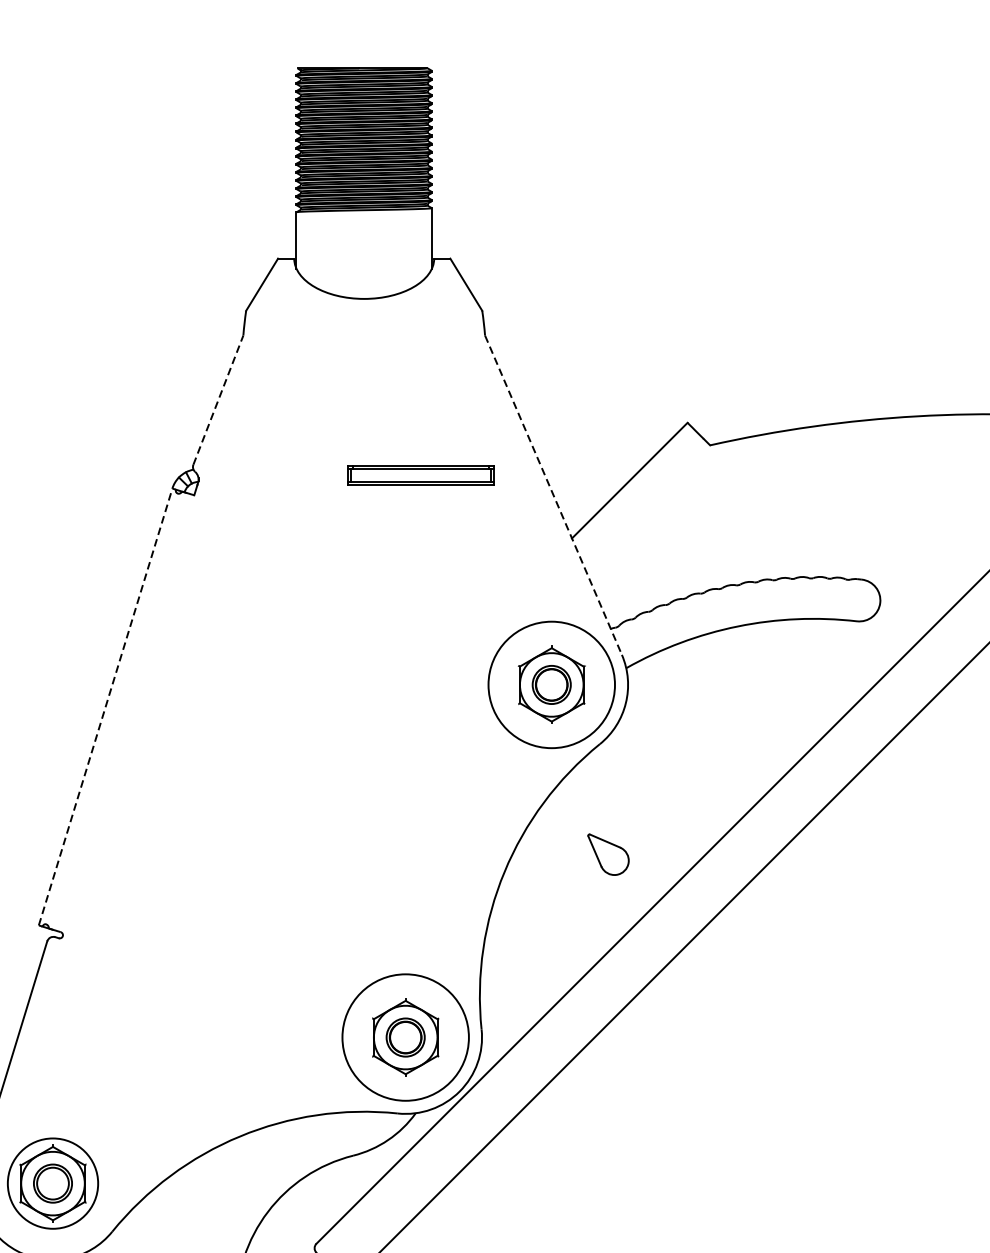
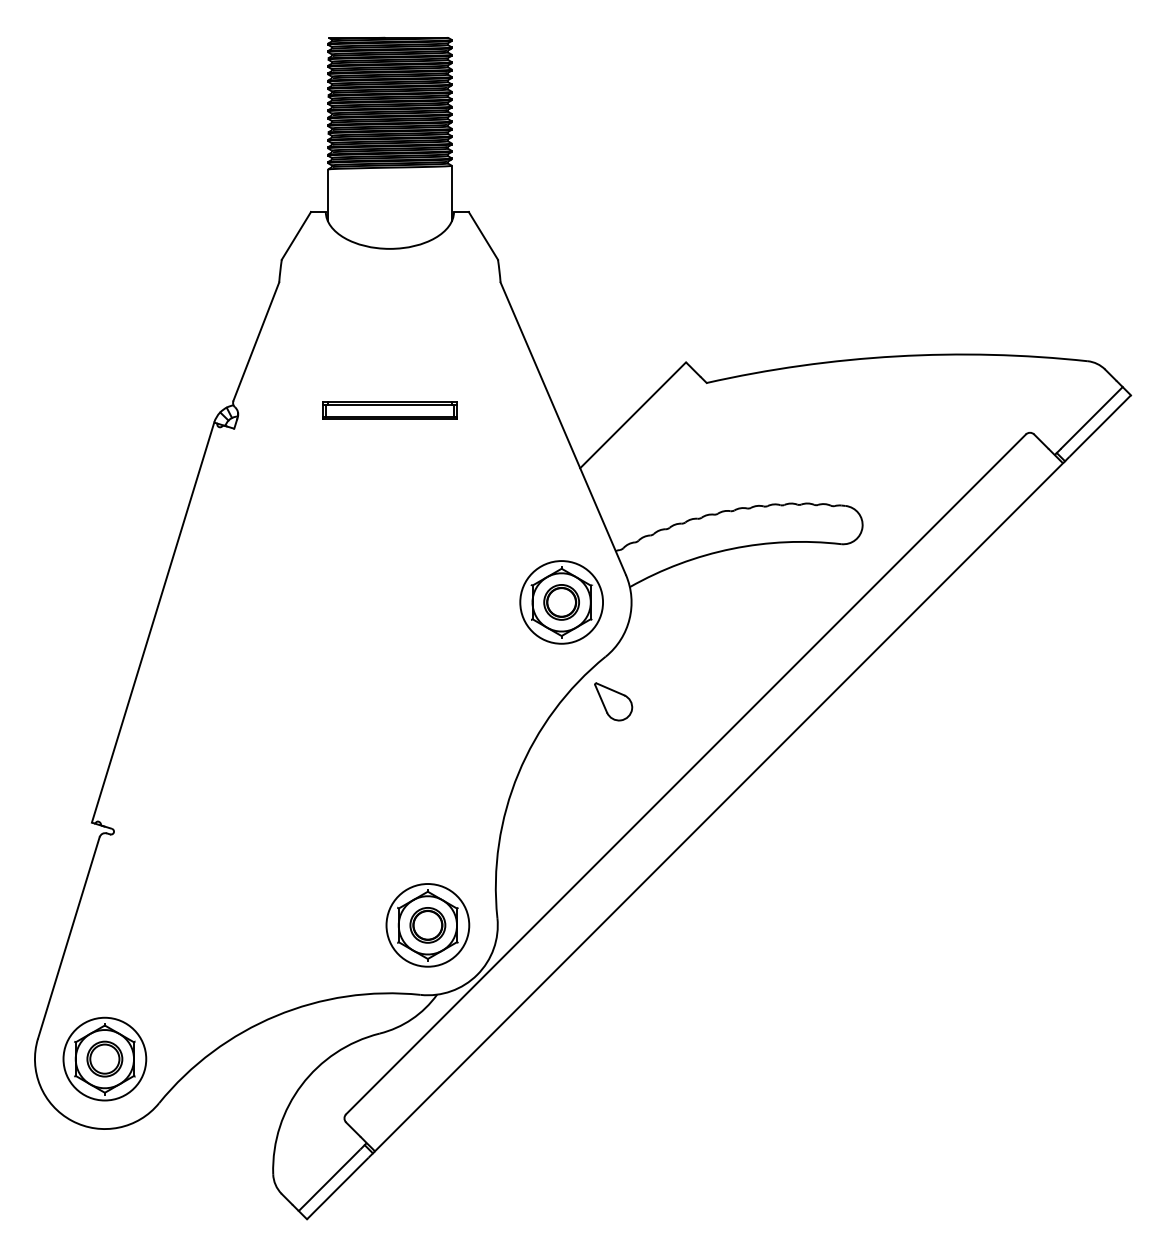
line: (218, 400) -> (256, 341), dashed -> solid
part: (420, 475) -> (389, 410), moved
line: (553, 496) -> (563, 429), dashed -> solid
circle: (551, 685) -> (561, 602), size x0.71
line: (106, 706) -> (153, 622), dashed -> solid
part: (608, 854) -> (613, 701), moved
circle: (405, 1037) -> (427, 925), size x0.71

